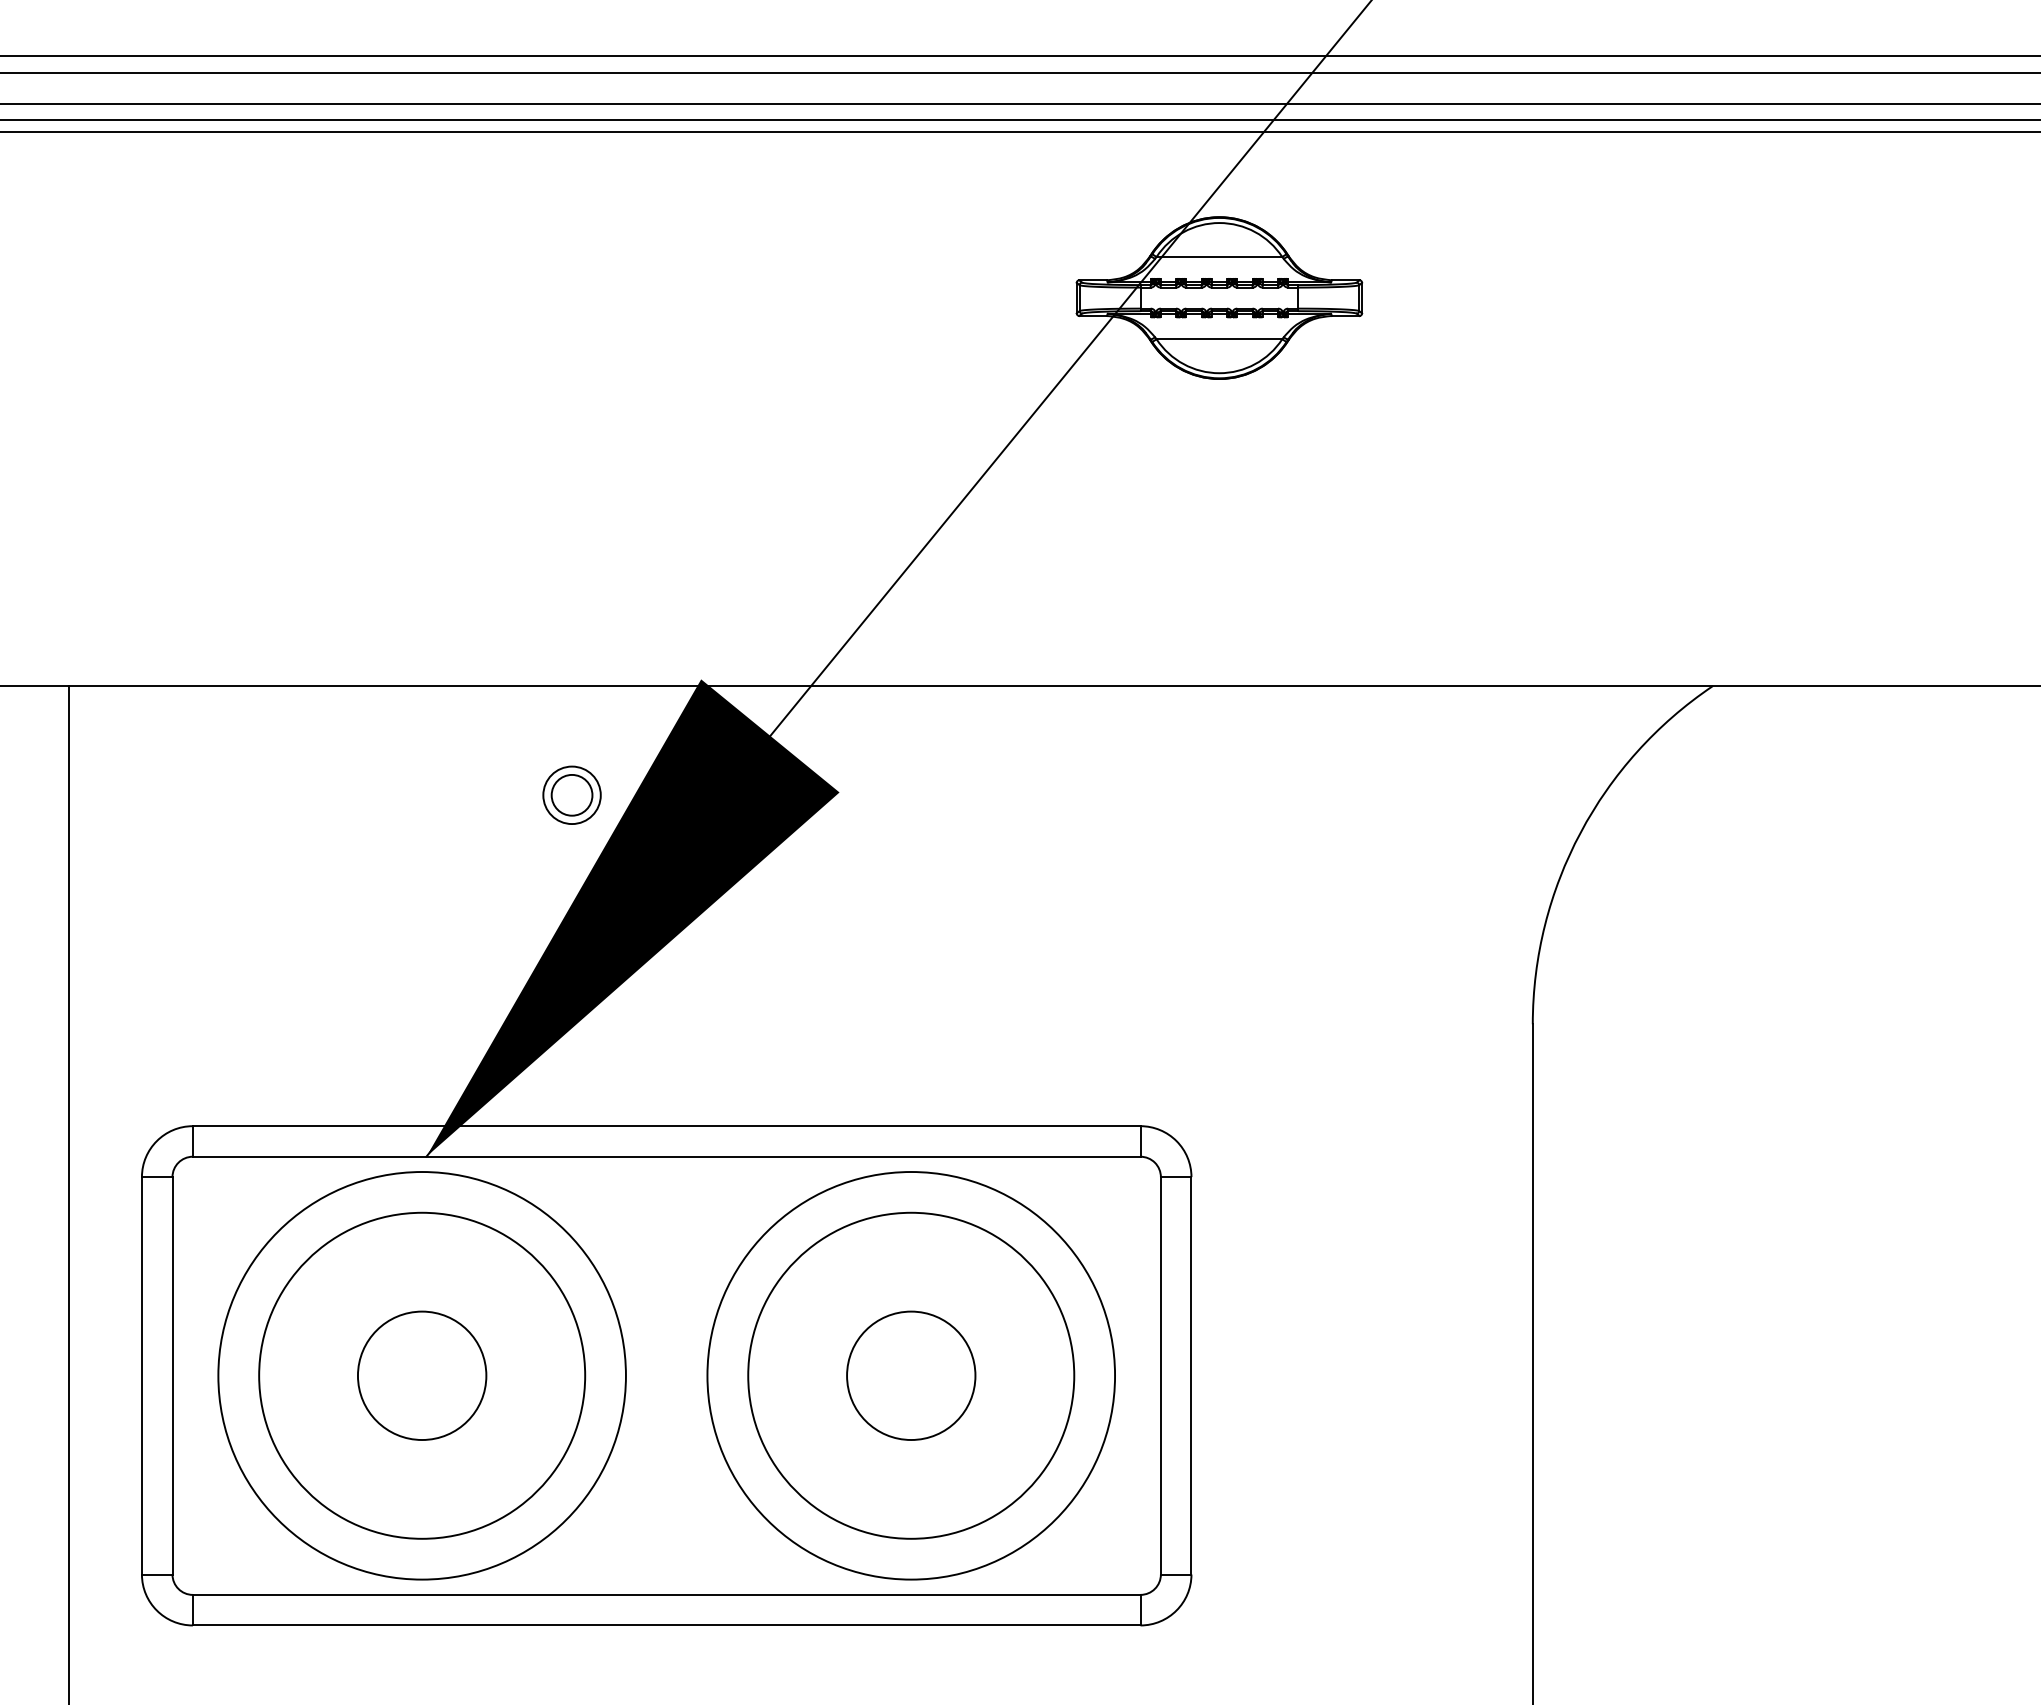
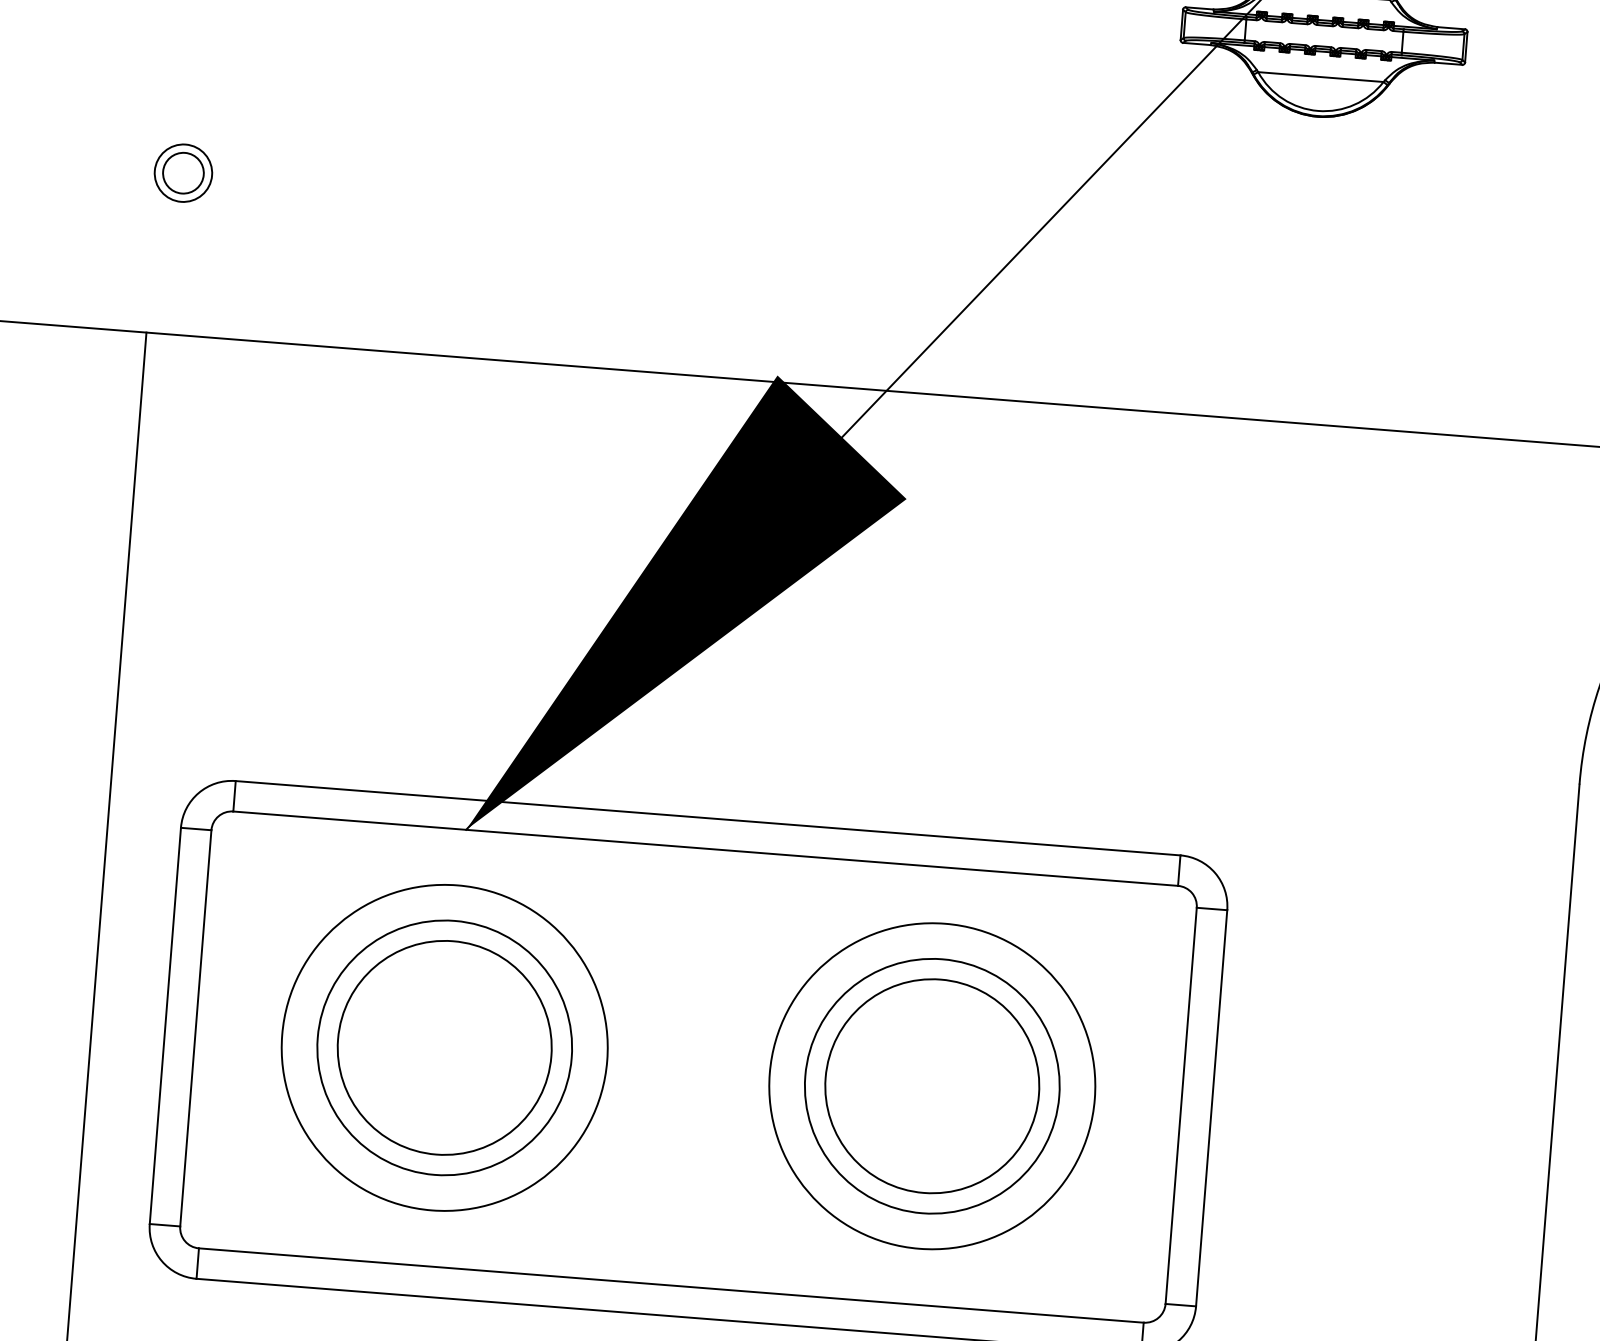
part: (571, 794) -> (182, 172), moved
circle: (421, 1375) -> (444, 1047), size x0.62
circle: (422, 1375) -> (445, 1047), size x1.67
circle: (910, 1375) -> (931, 1085), size x0.62
circle: (911, 1375) -> (932, 1085), size x1.67

